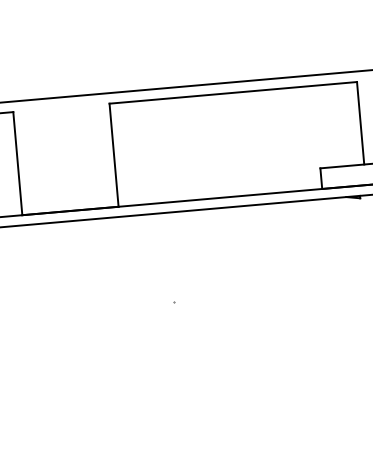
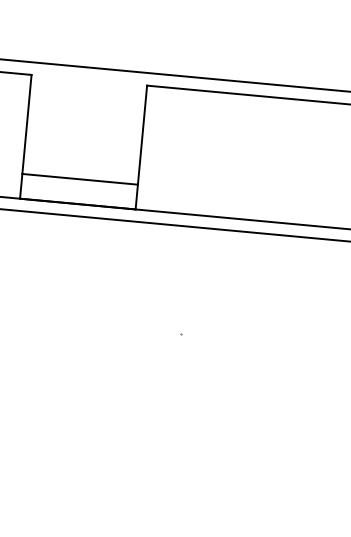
line: (68, 190) -> (79, 179), added

